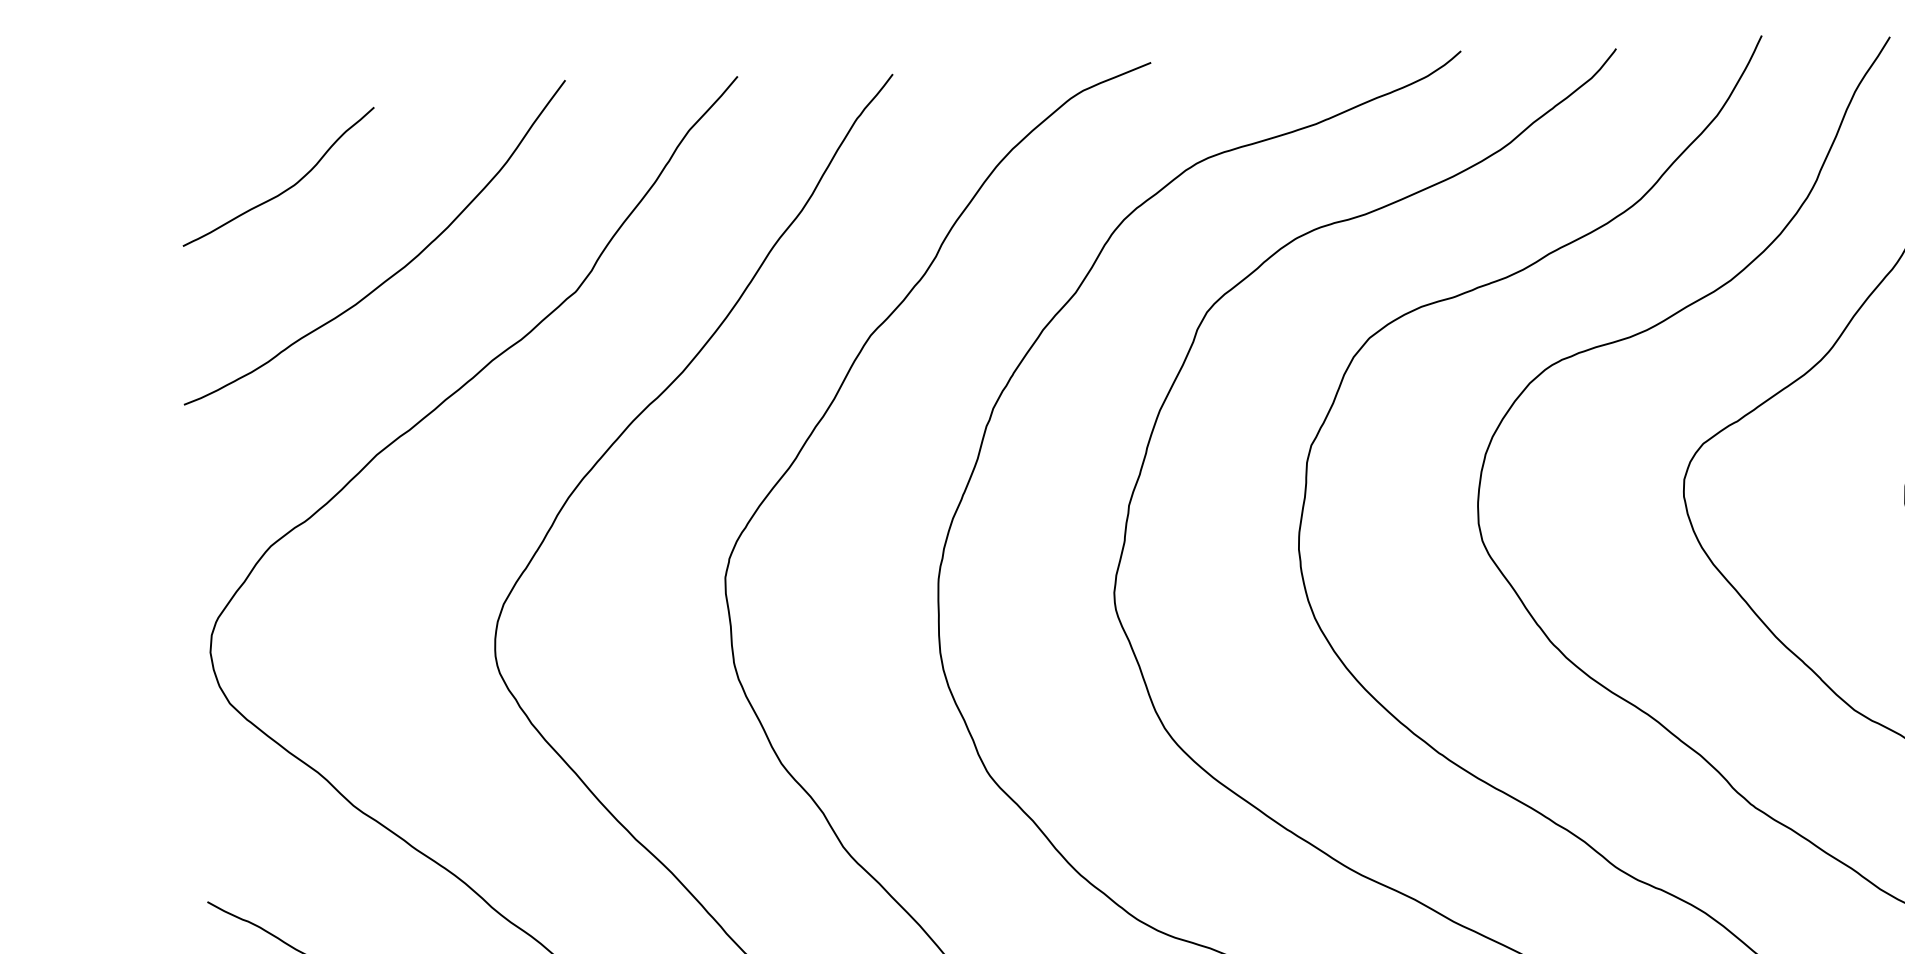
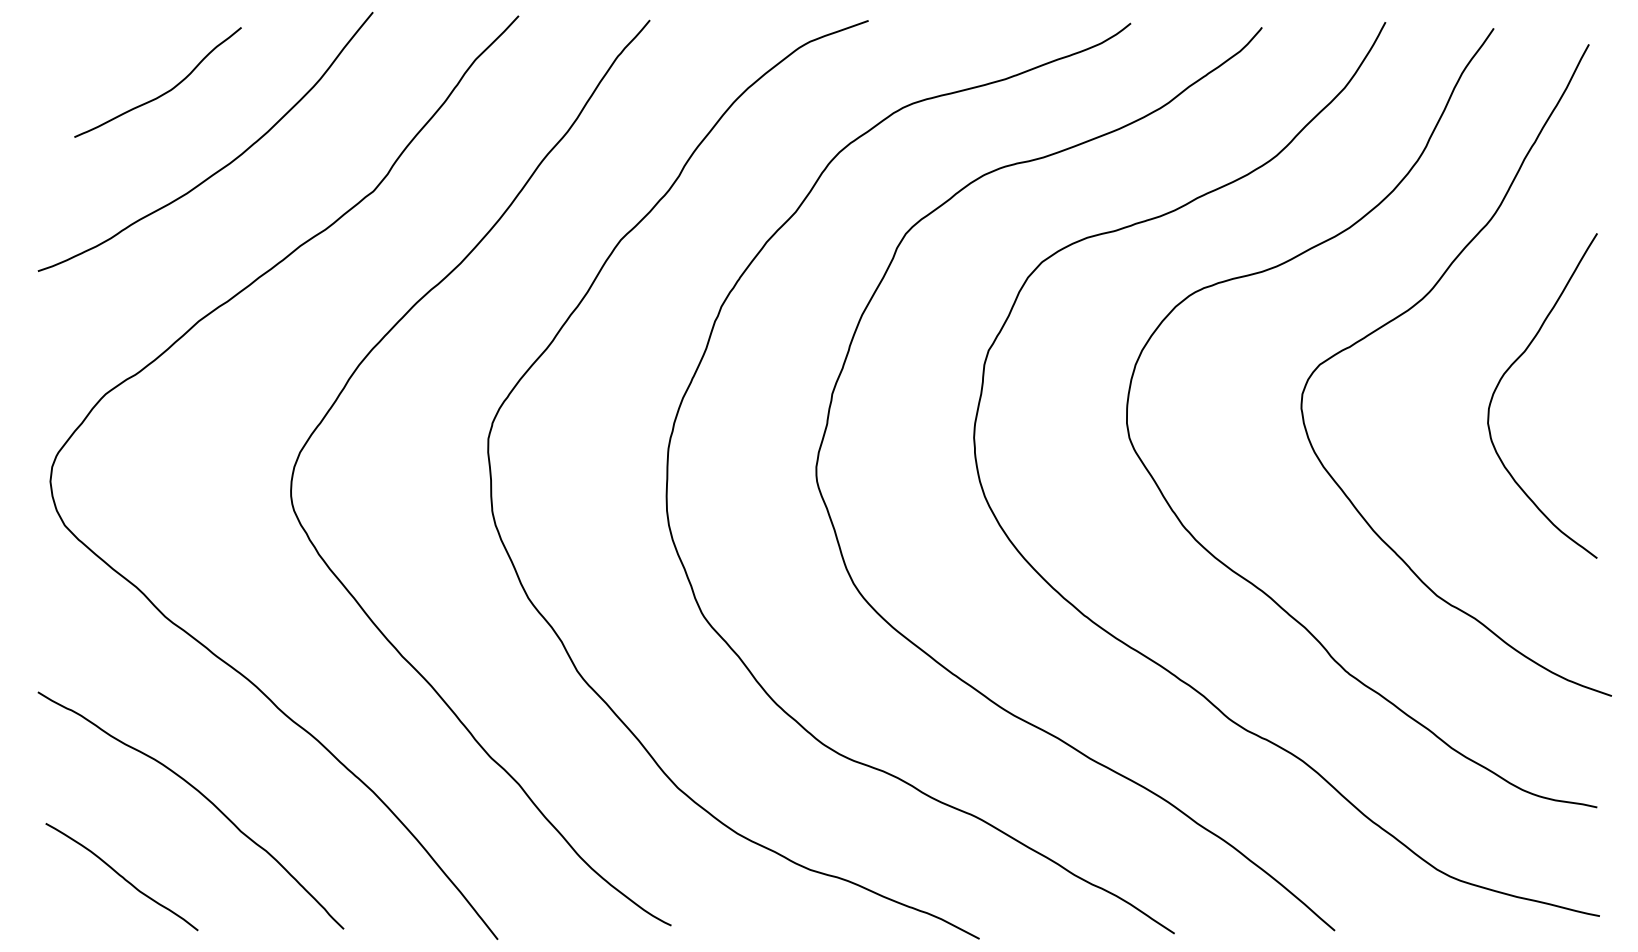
curve: (286, 188) -> (164, 92), moved

